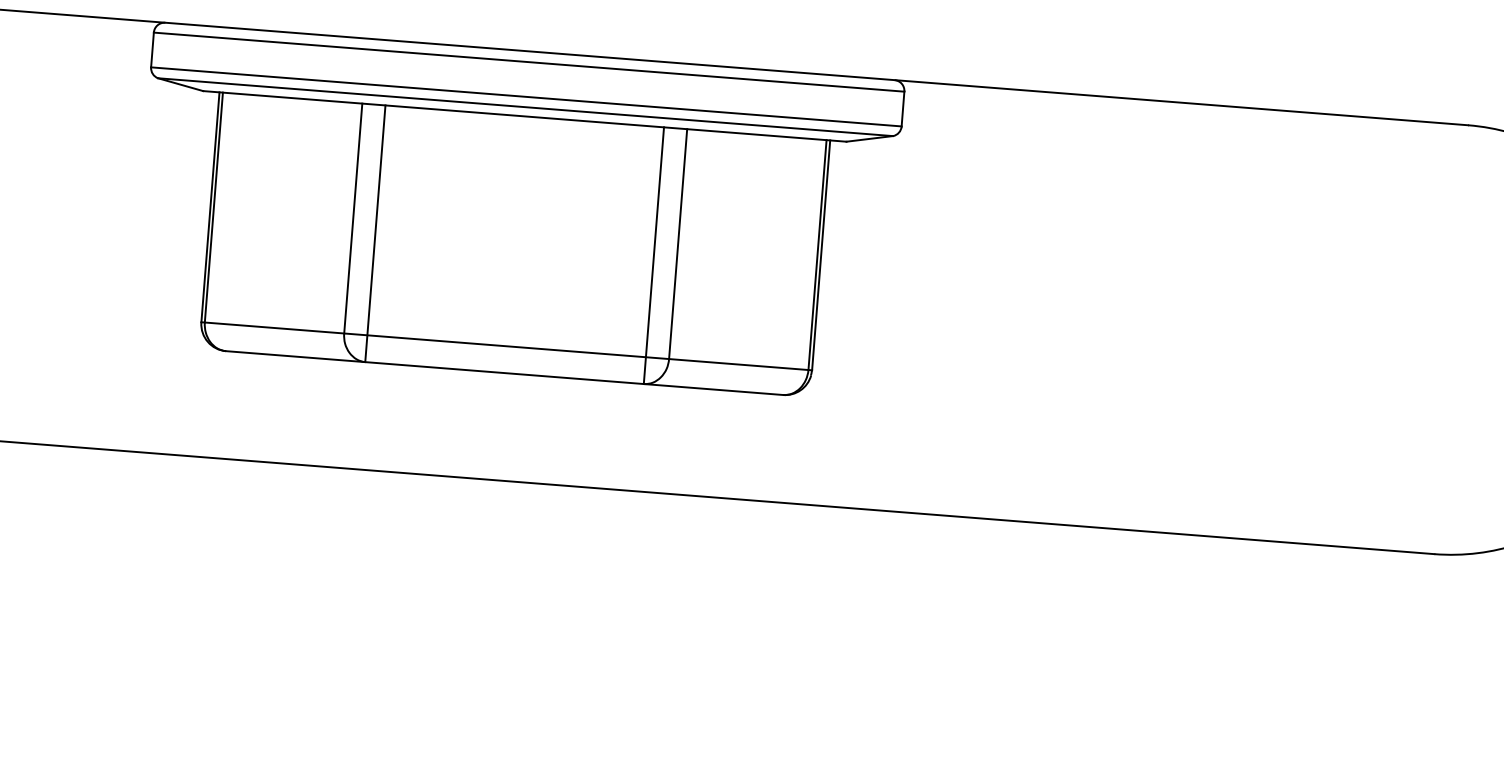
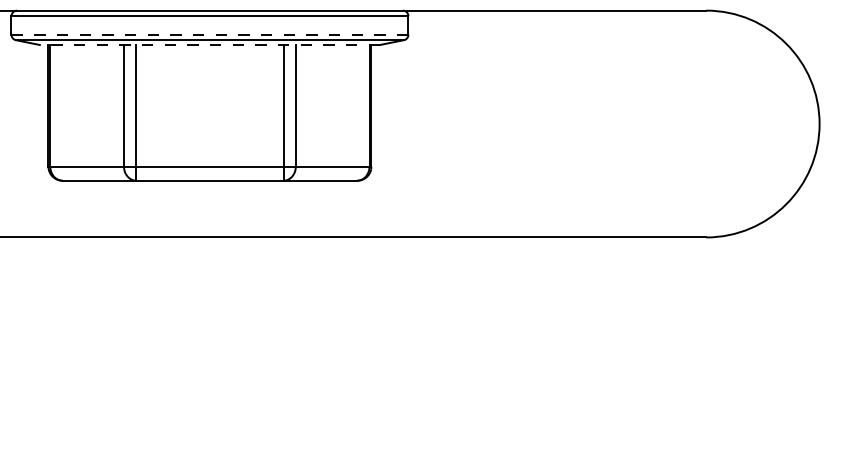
line: (525, 96) -> (209, 34), solid -> dashed
line: (524, 115) -> (209, 44), solid -> dashed

